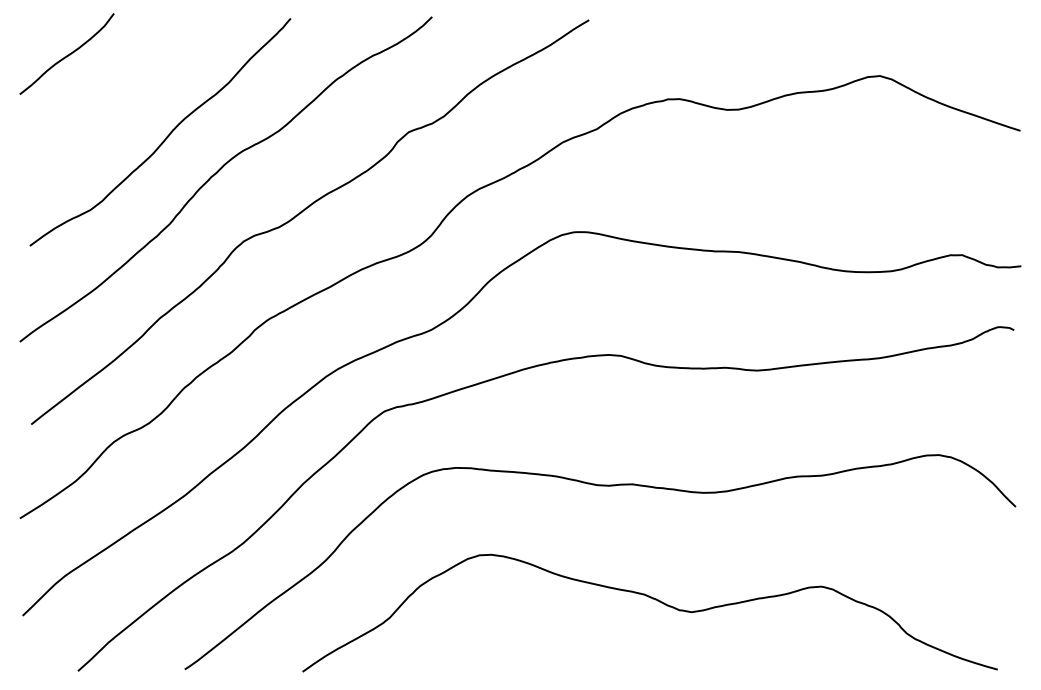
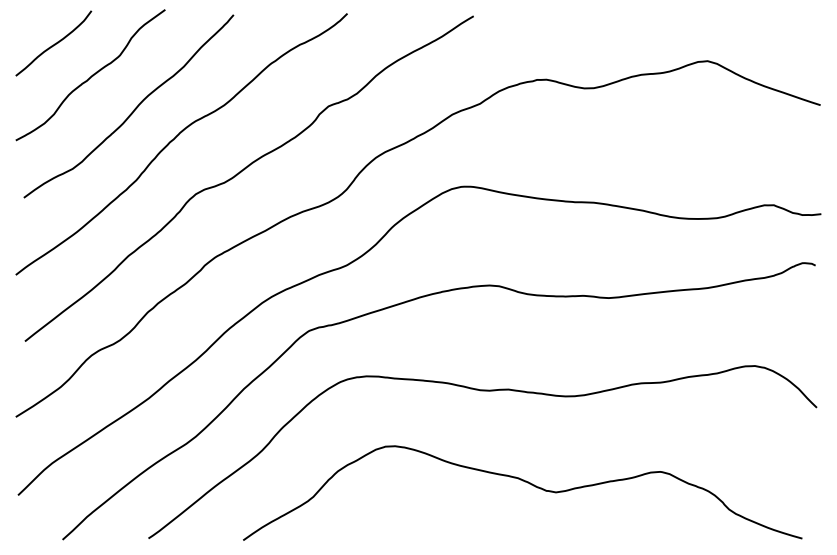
curve: (113, 93) -> (91, 75), added

